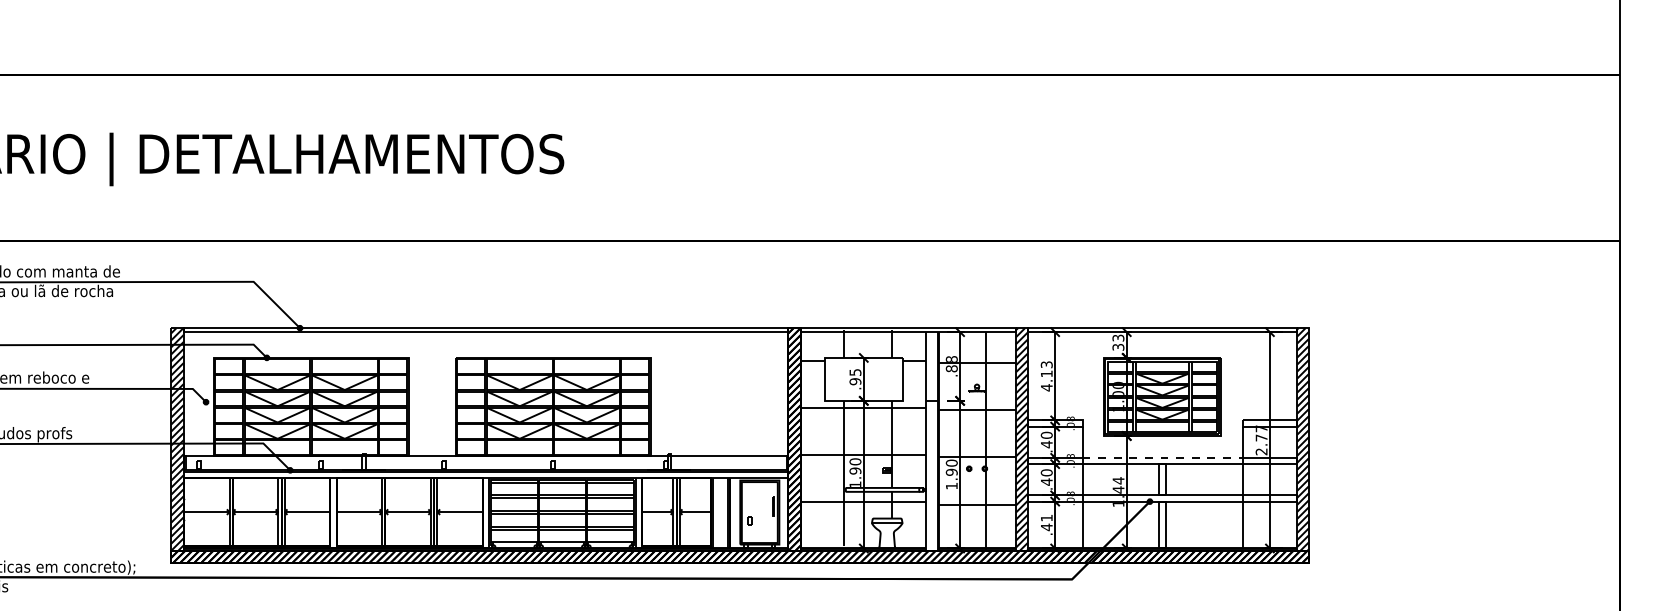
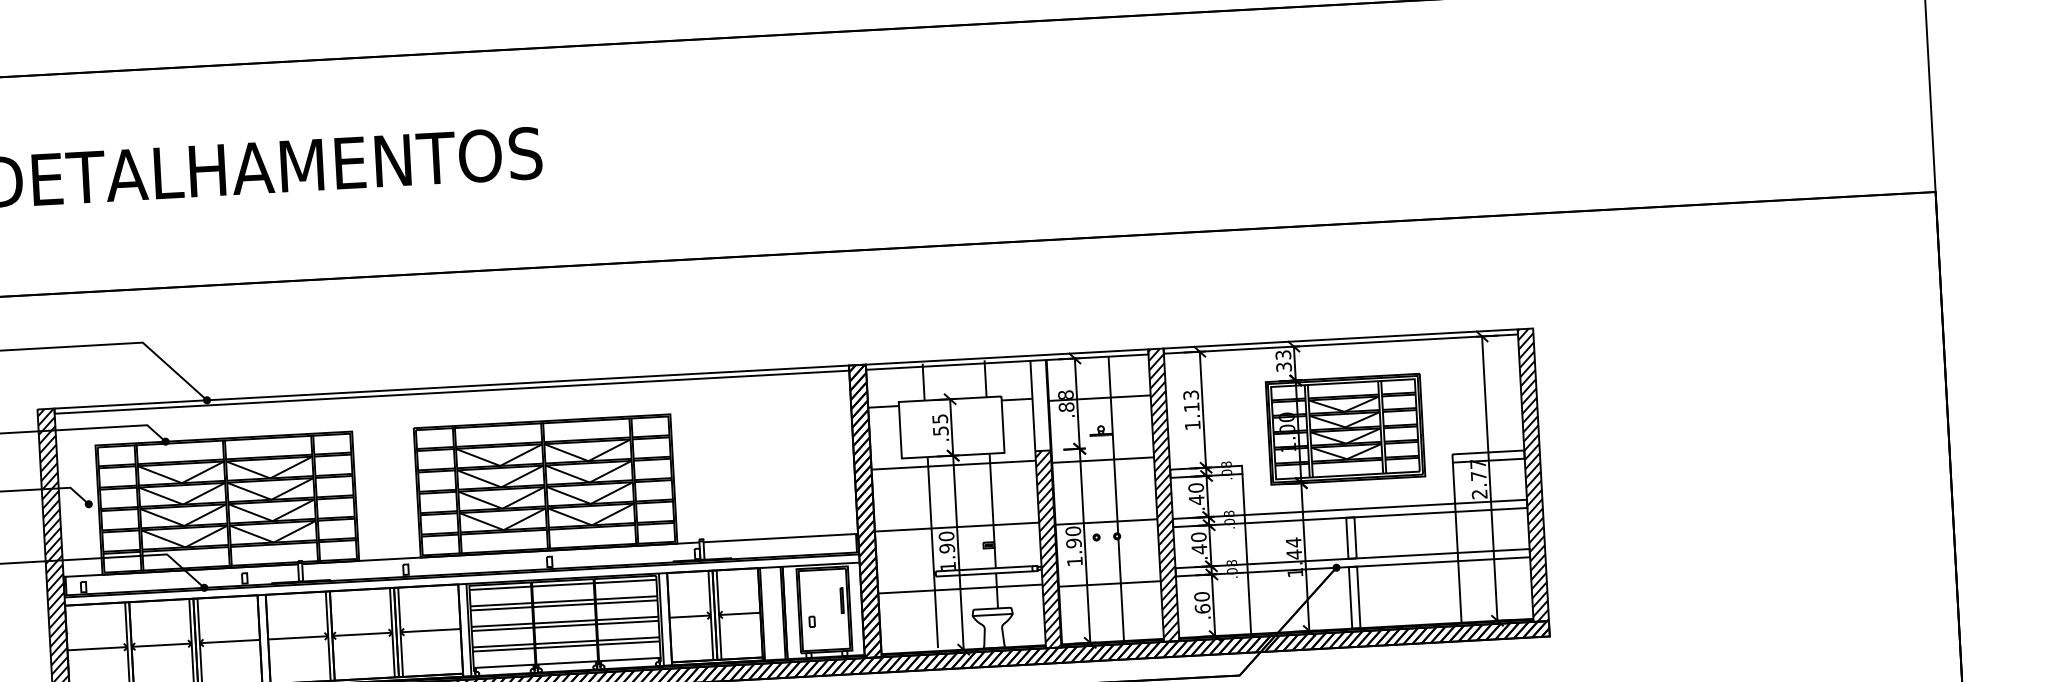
text: (855, 381) -> (940, 430), .95 -> .55
text: (1046, 387) -> (1192, 425), 4.13 -> 1.13
line: (1163, 457) -> (1351, 508), dashed -> solid
hatch: (932, 475) -> (1048, 548), added
text: (1046, 522) -> (1201, 602), .41 -> .60

